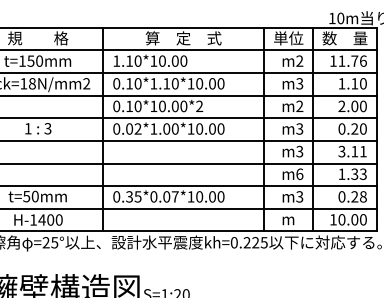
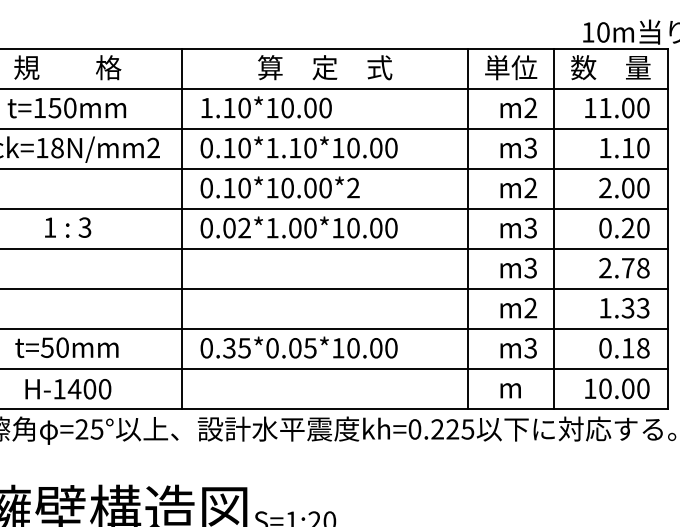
text: (358, 60) -> (634, 106), 11.76 -> 11.00
text: (352, 151) -> (624, 267), 3.11 -> 2.78
text: (299, 174) -> (530, 308), m6 -> m2
text: (174, 196) -> (309, 347), 0.35*0.07*10.00 -> 0.35*0.05*10.00
text: (354, 196) -> (627, 347), 0.28 -> 0.18

